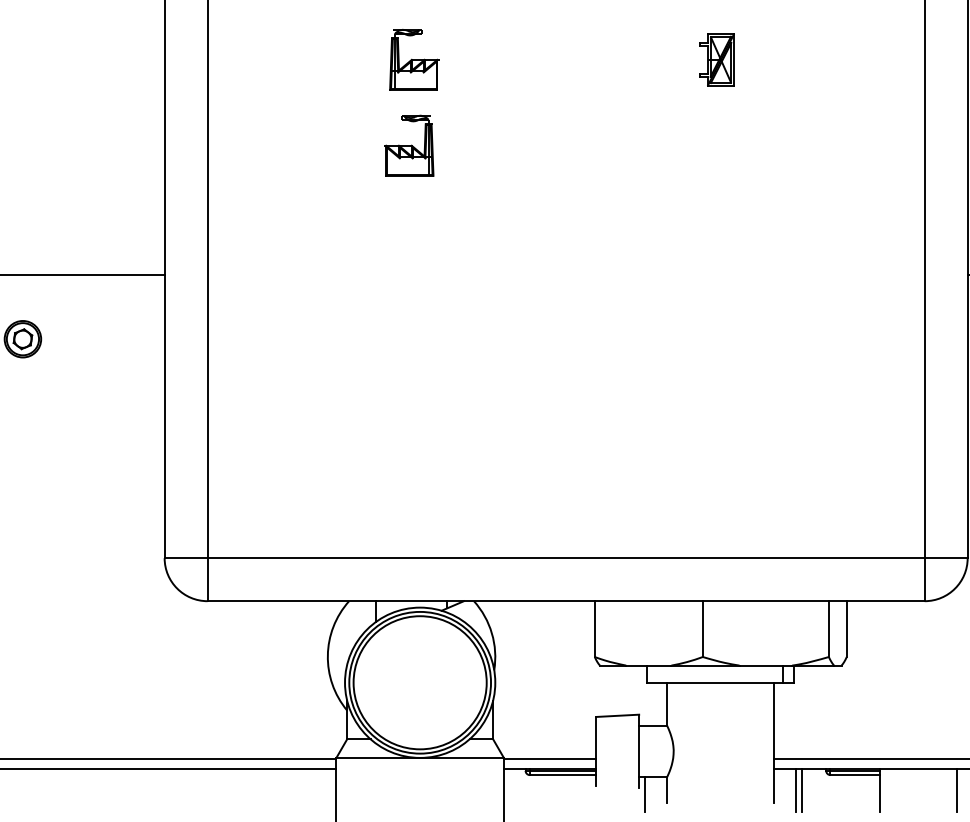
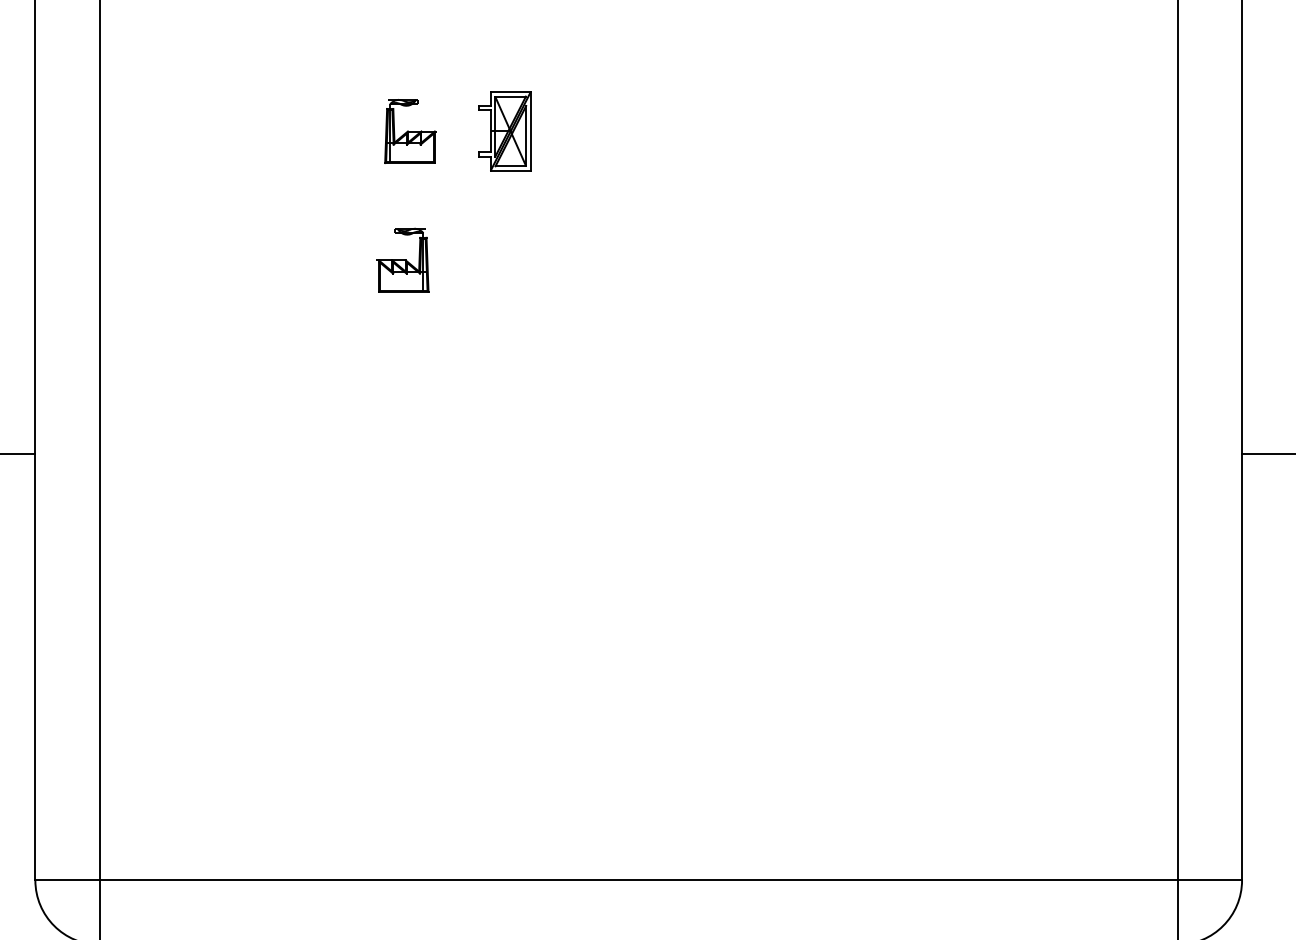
part: (414, 59) -> (410, 130), size x0.7
part: (716, 59) -> (503, 130), moved
part: (409, 145) -> (403, 260), size x0.7

